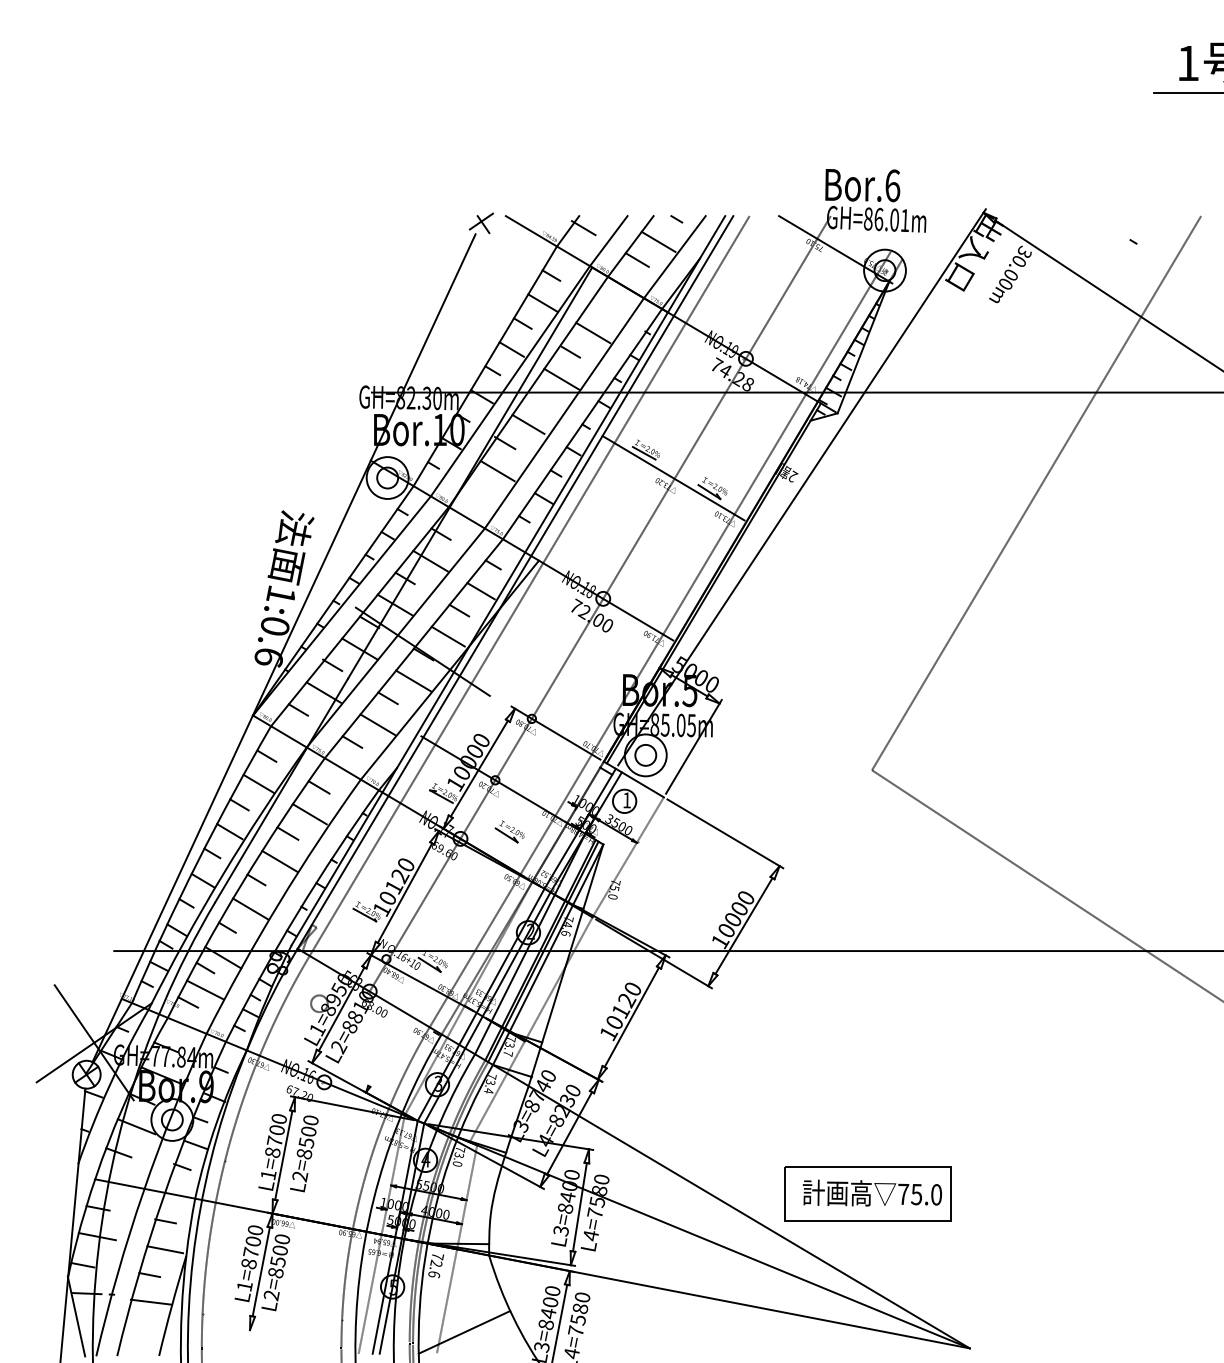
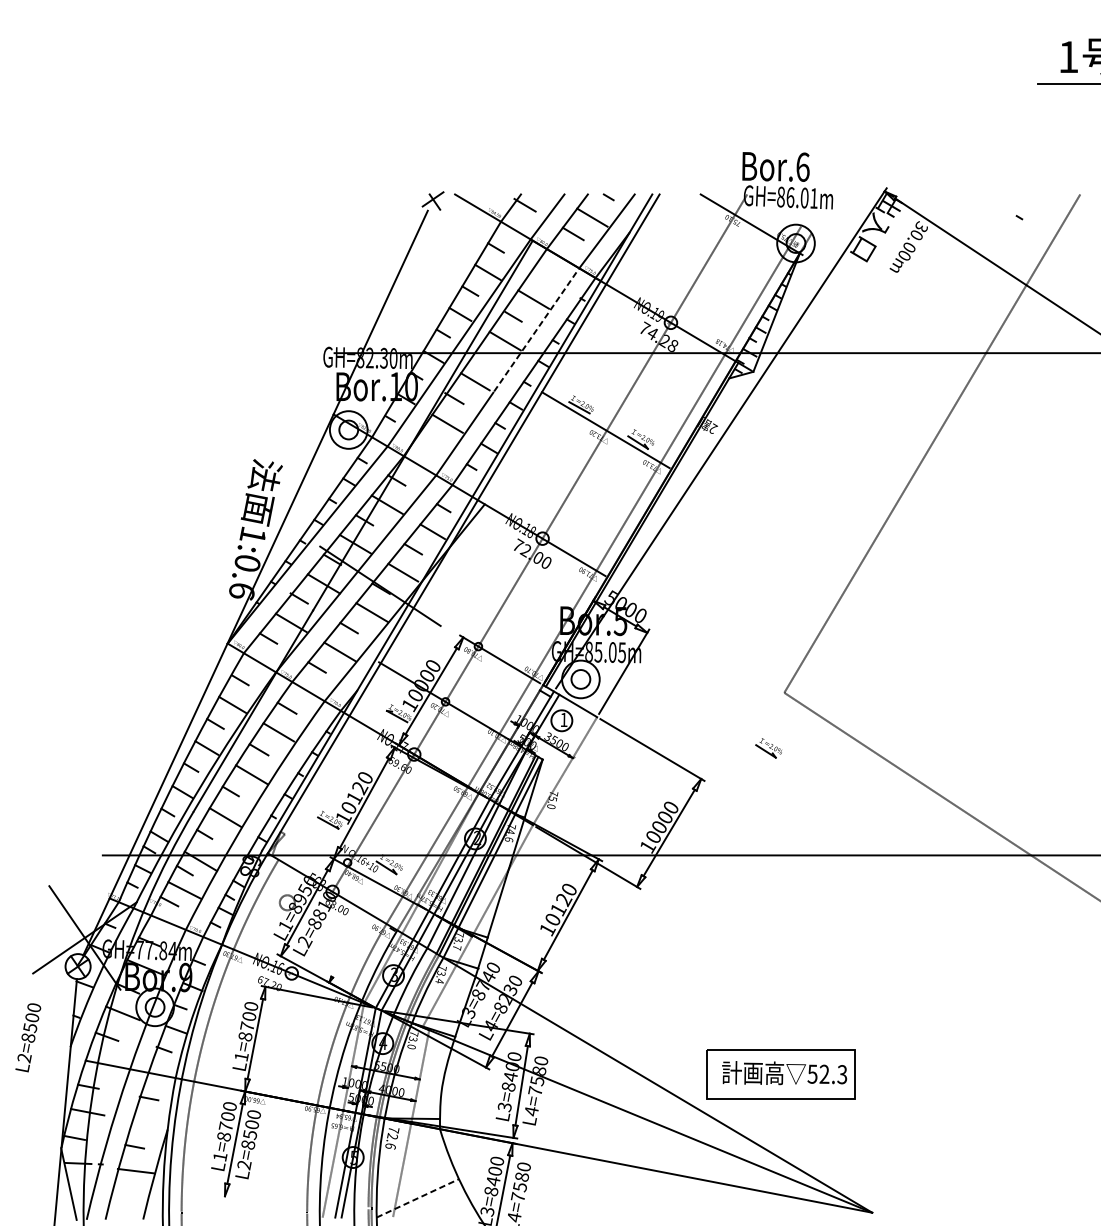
line: (596, 366) -> (536, 329), solid -> dashed
line: (529, 585) -> (476, 526), removed
part: (509, 831) -> (768, 747), moved
text: (304, 1153) -> (28, 1037), moved
text: (919, 1194) -> (827, 1074), 75.0 -> 52.3
line: (165, 1249) -> (148, 1123), removed
line: (464, 1332) -> (417, 1198), solid -> dashed

